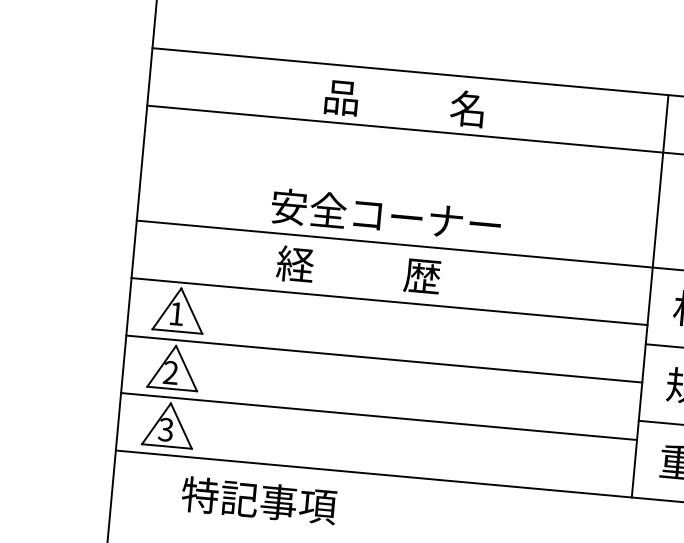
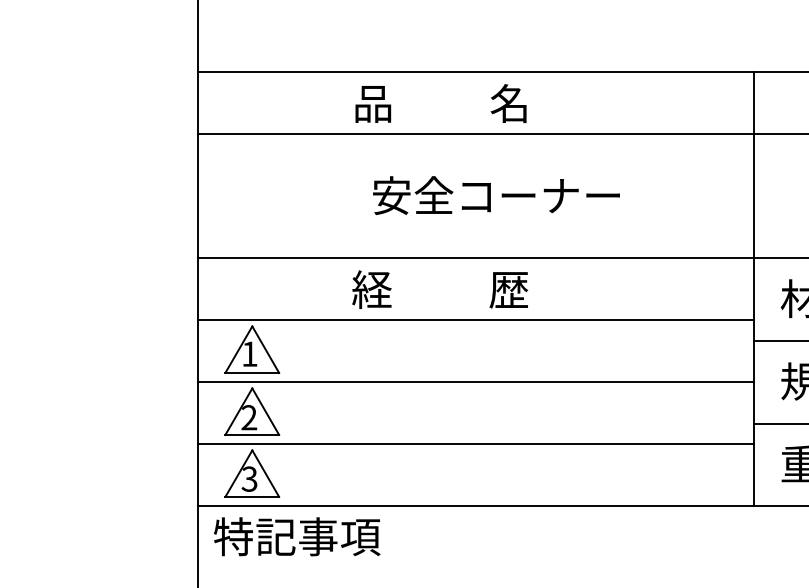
text: (404, 103) -> (440, 103), moved
text: (386, 215) -> (496, 195), moved
text: (259, 500) -> (297, 536), moved

